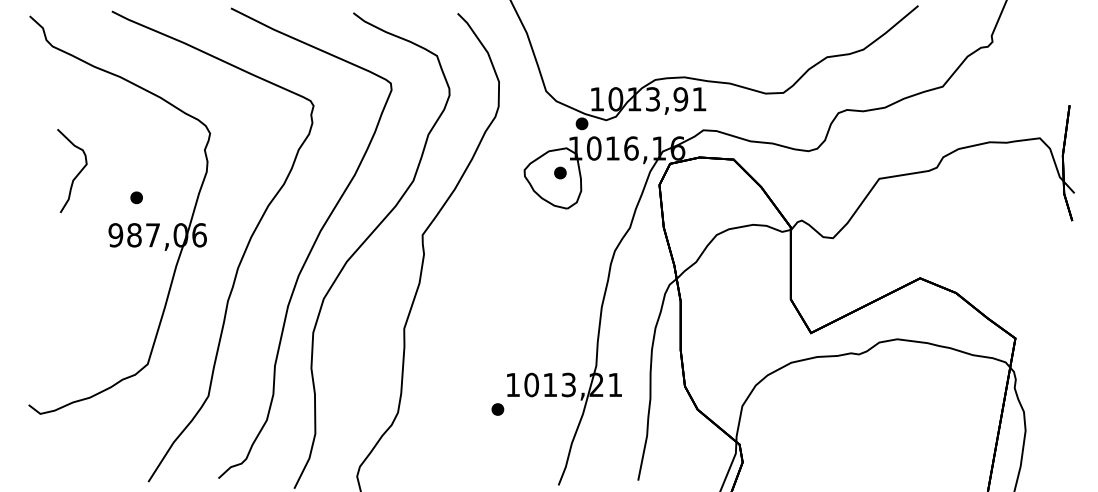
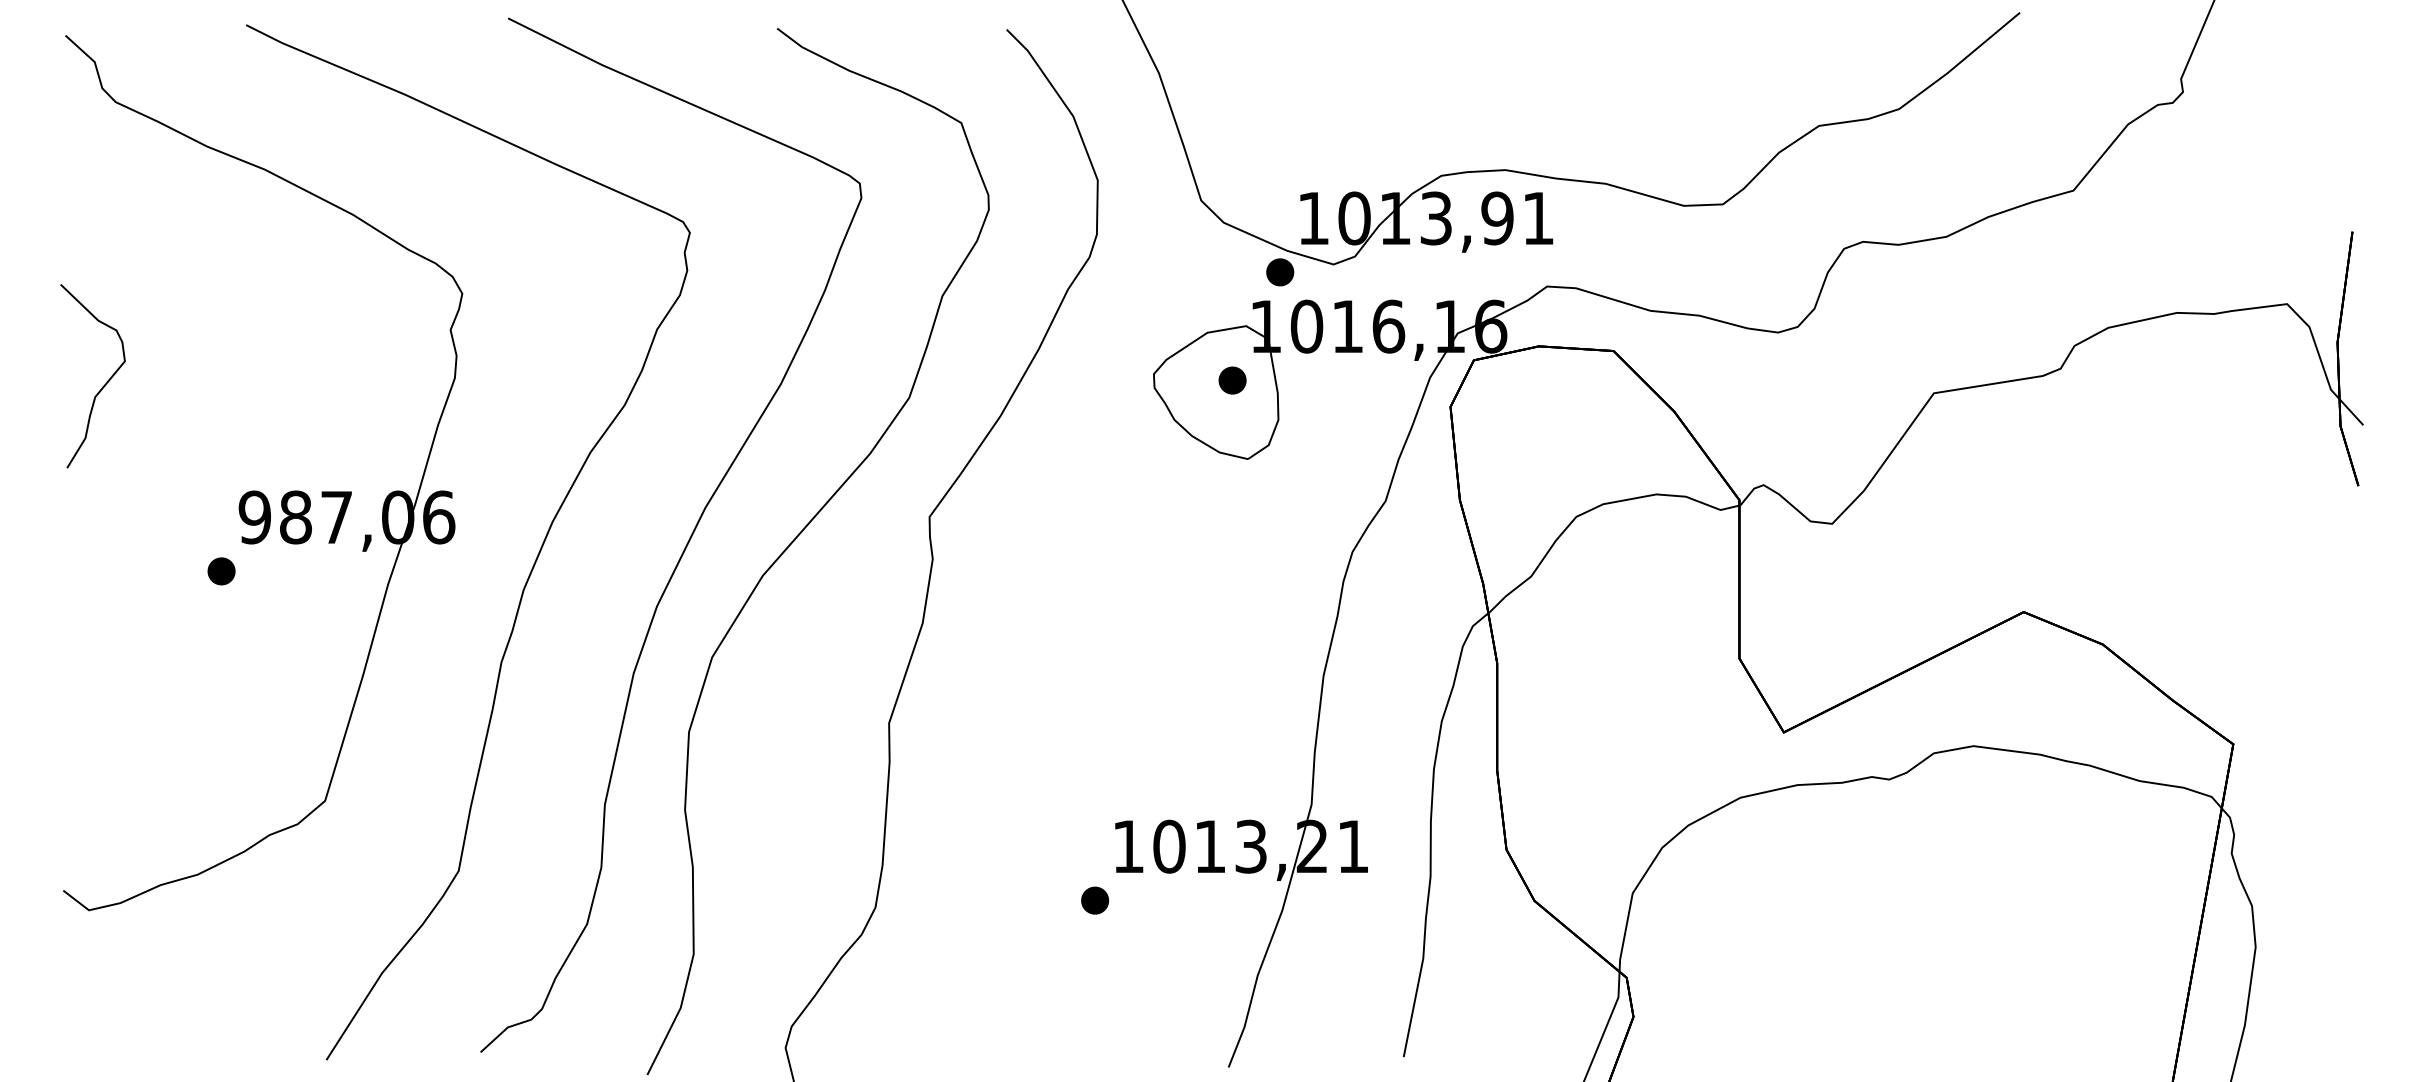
part: (72, 171) -> (93, 377), moved
part: (136, 197) -> (221, 570), moved

